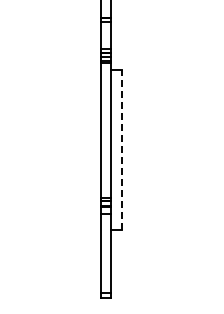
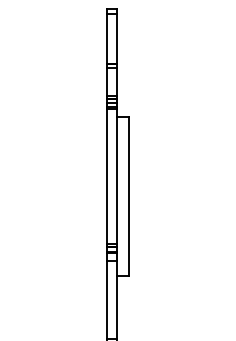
line: (122, 150) -> (128, 196), dashed -> solid

